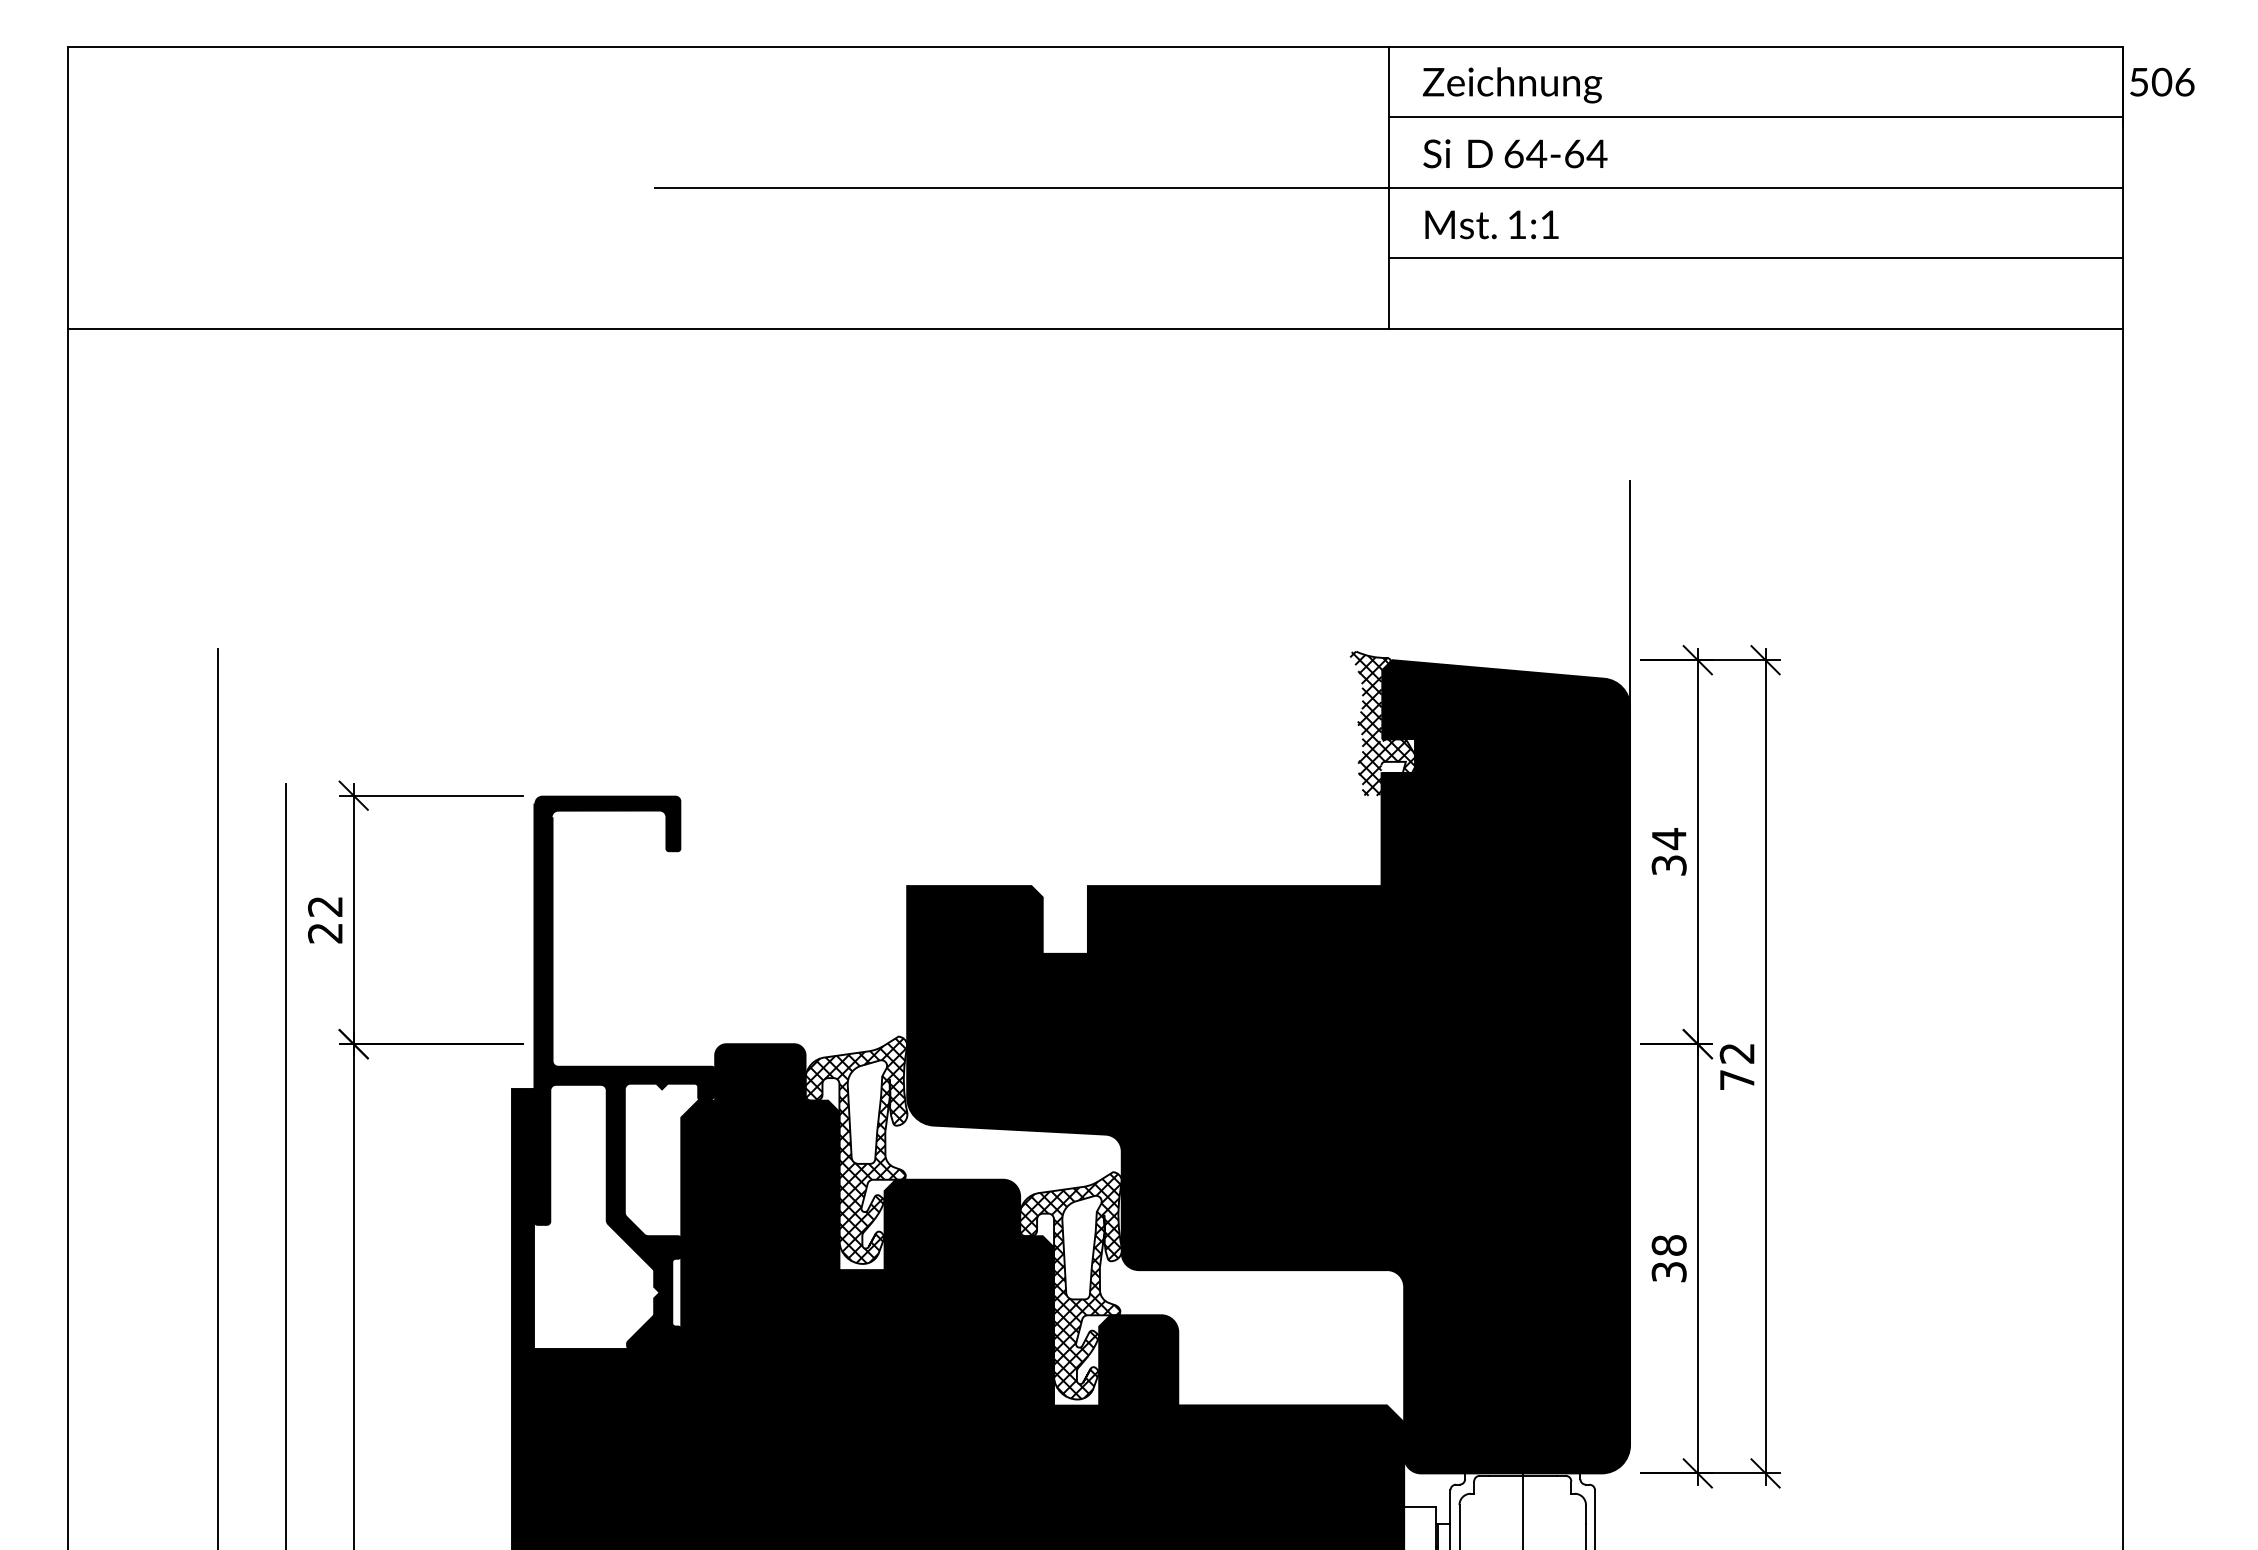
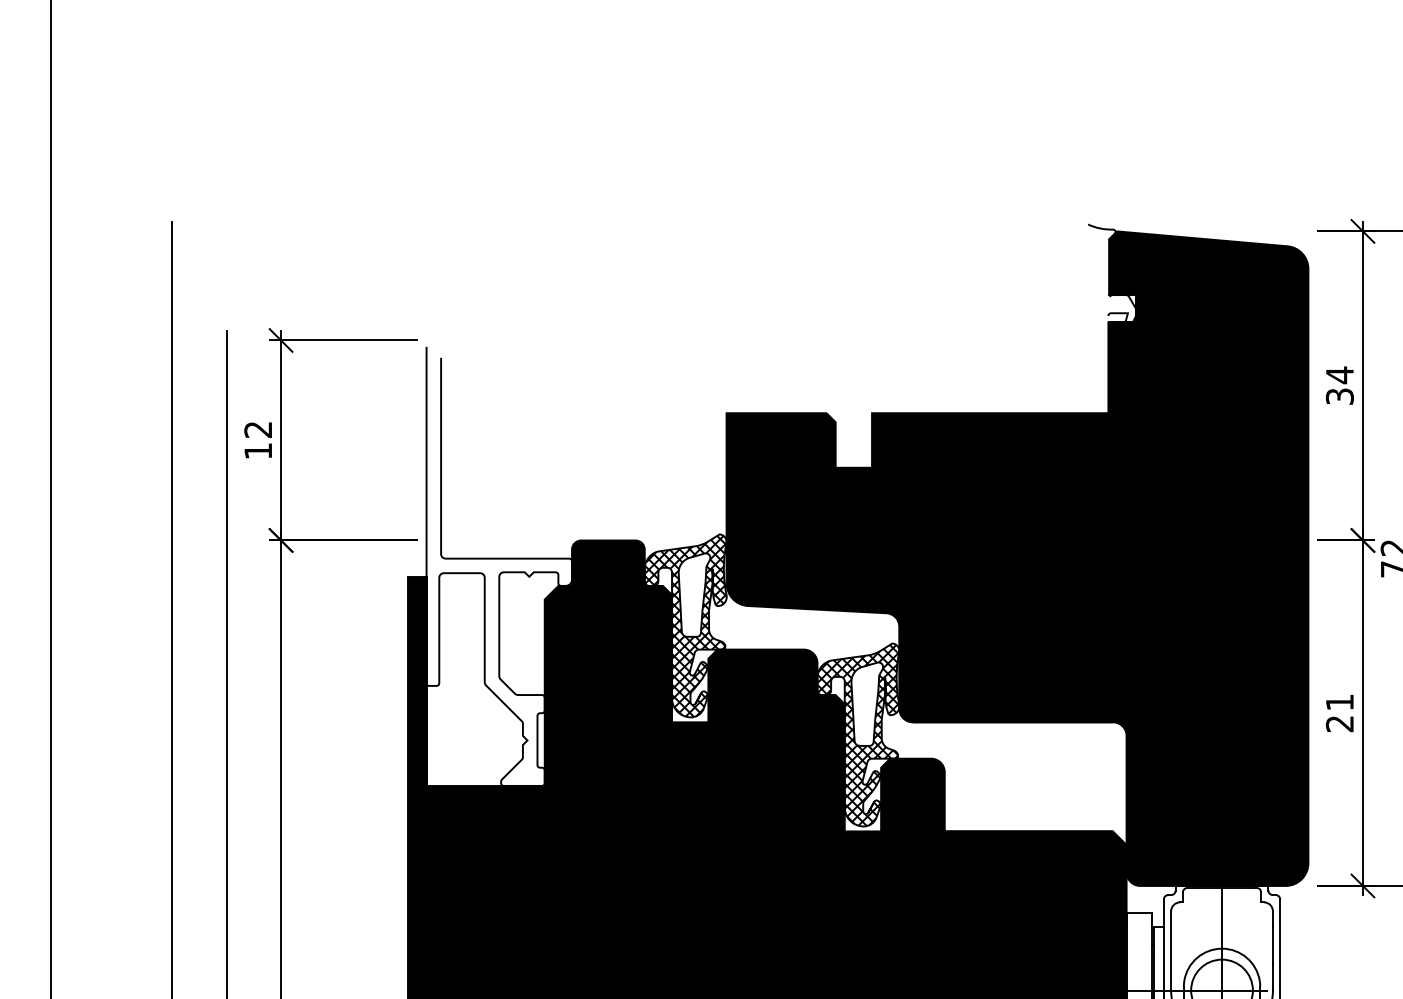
line: (1630, 599) -> (1308, 182), removed
hatch: (1382, 723) -> (1109, 282), removed
text: (325, 933) -> (258, 451), 22 -> 12
fill: (624, 1072) -> (499, 563), removed
text: (1668, 1258) -> (1339, 712), 38 -> 21

